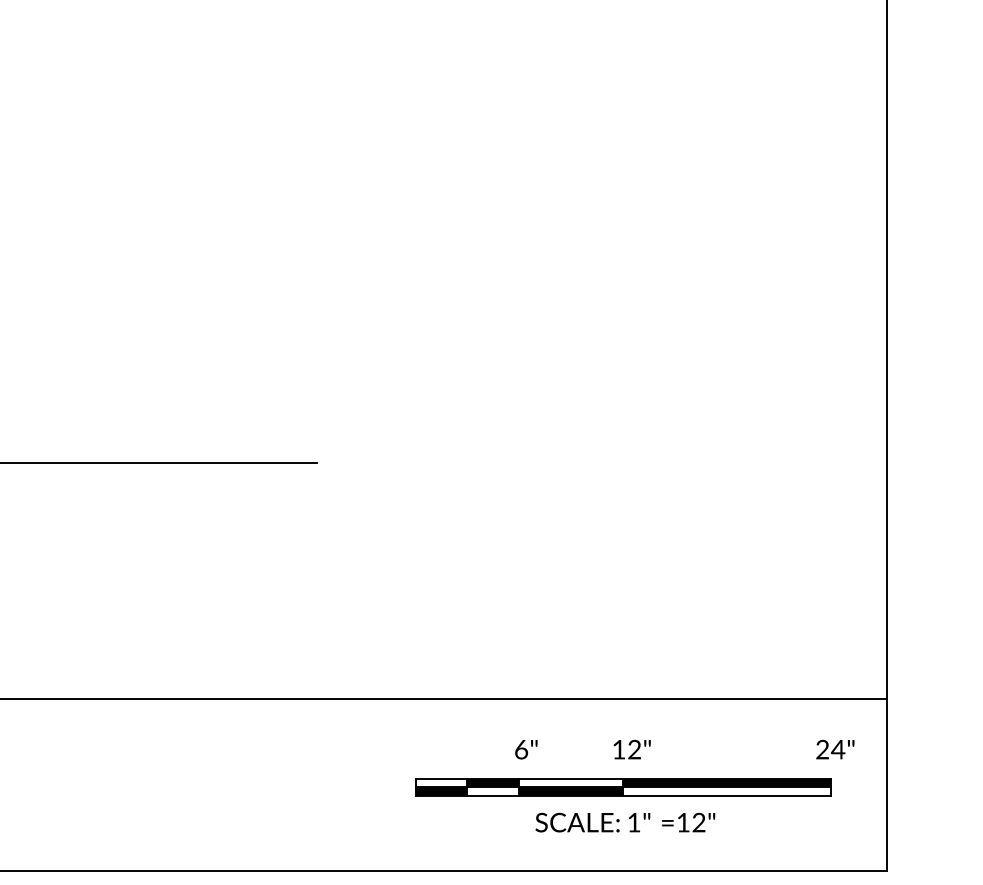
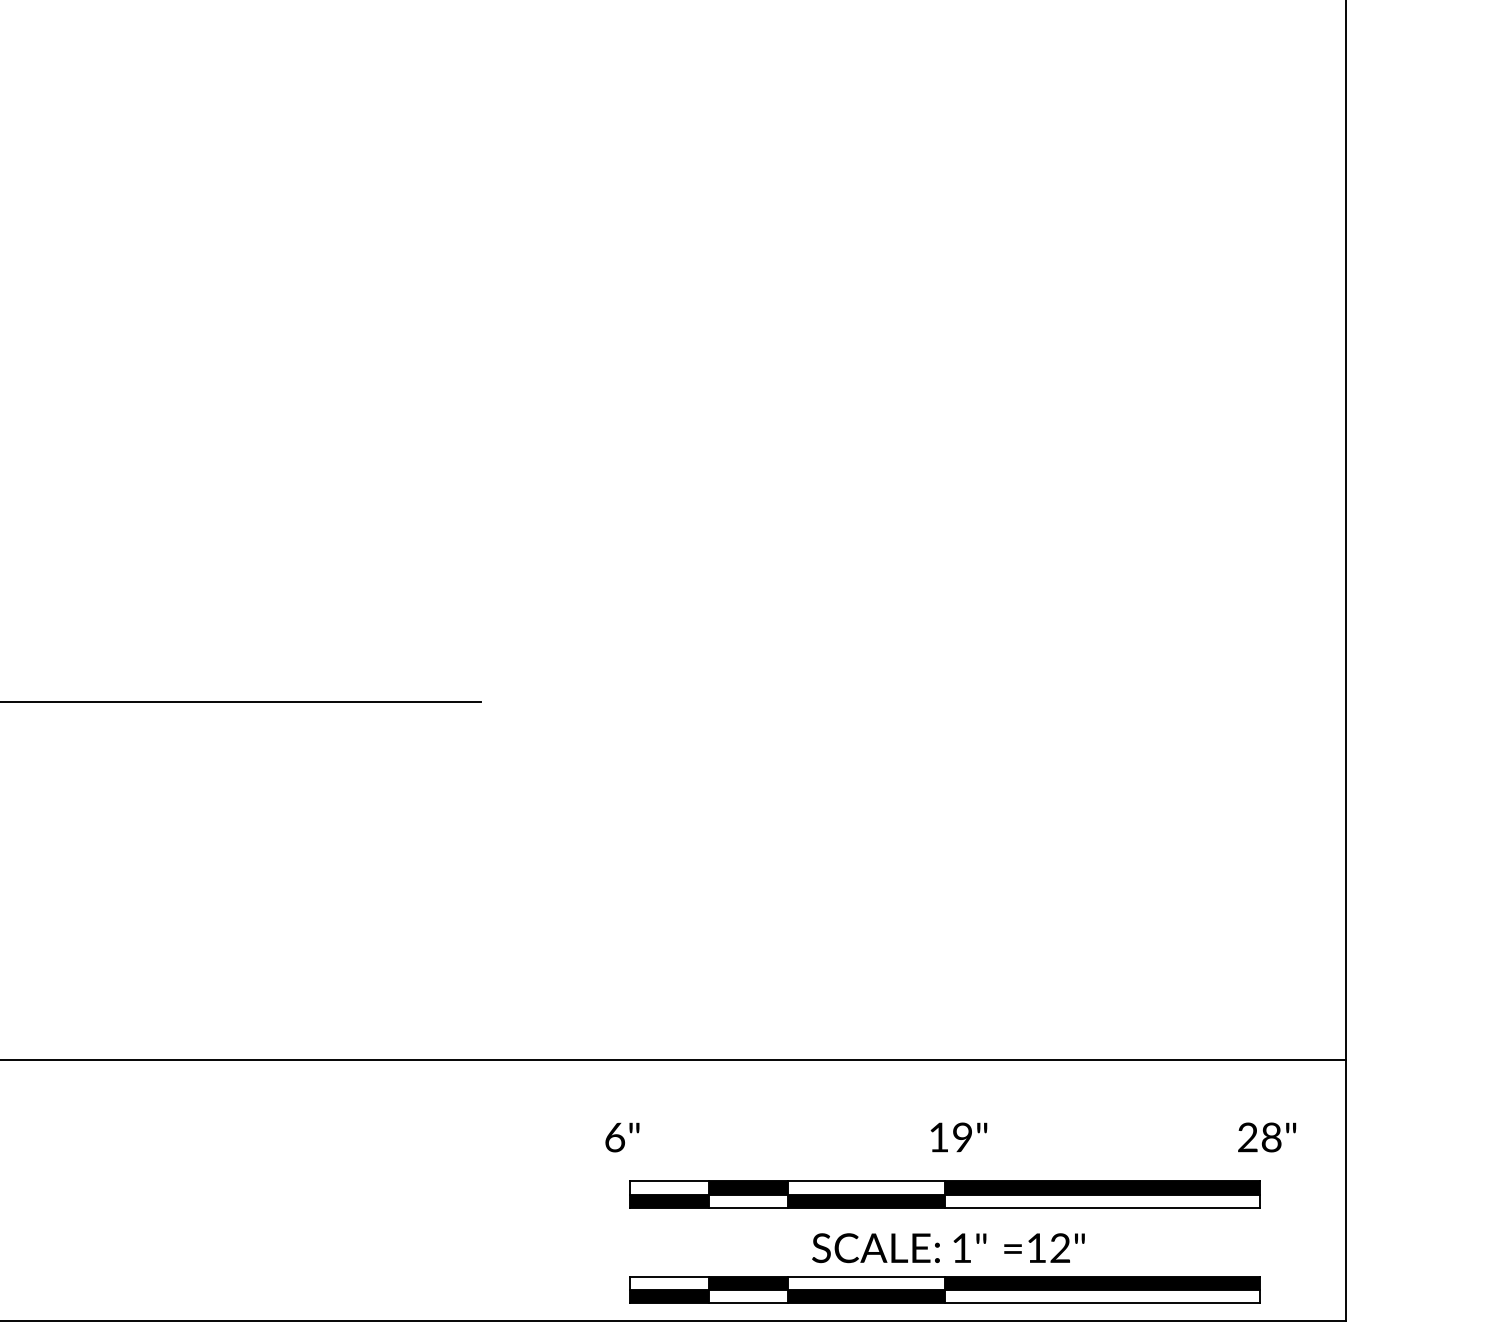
text: (526, 749) -> (622, 1137), moved
text: (838, 749) -> (1271, 1137), 24" -> 28"
text: (634, 750) -> (962, 1138), 12" -> 19"
part: (623, 850) -> (945, 1290), added

